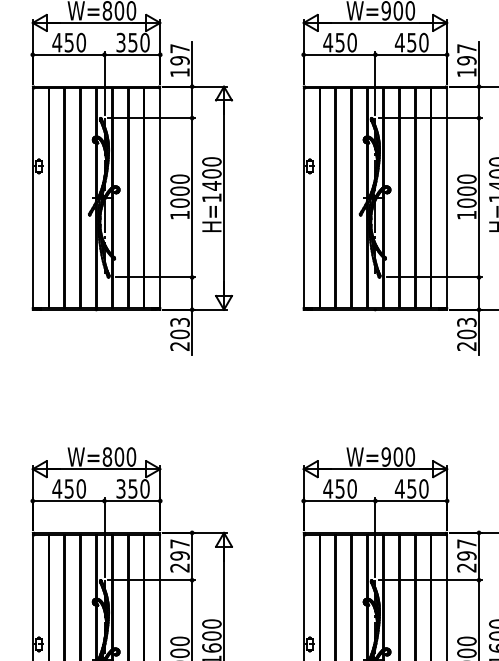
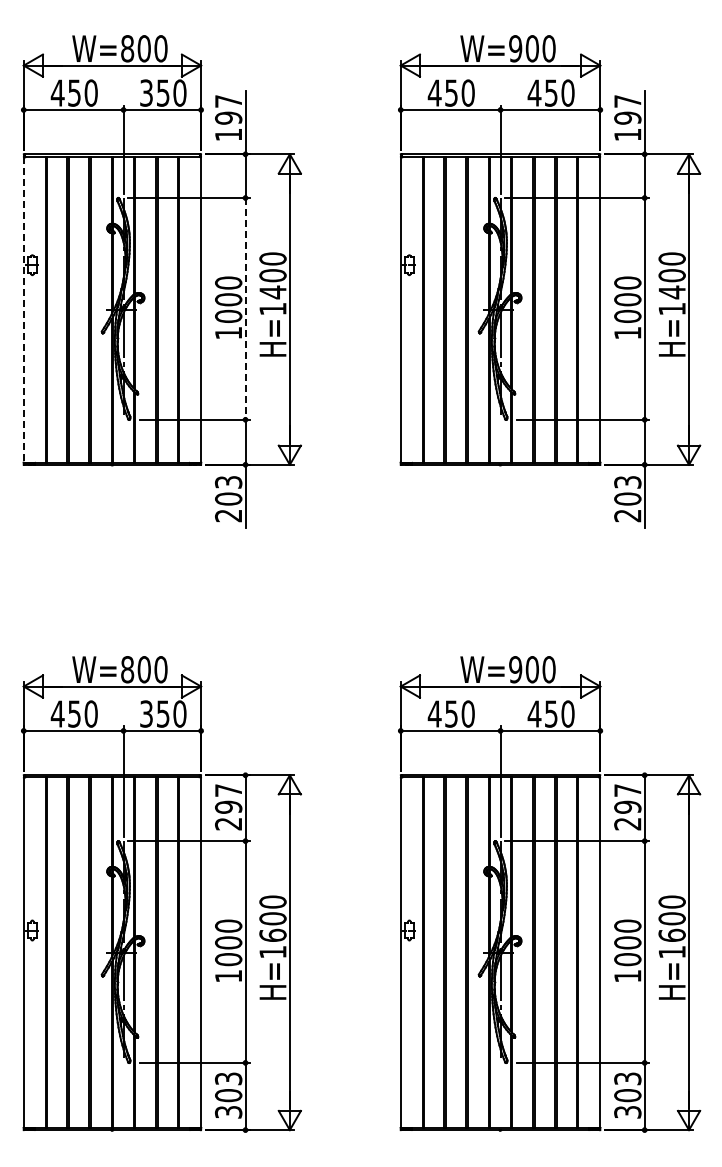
line: (192, 197) -> (245, 308), solid -> dashed
line: (32, 198) -> (23, 310), solid -> dashed

